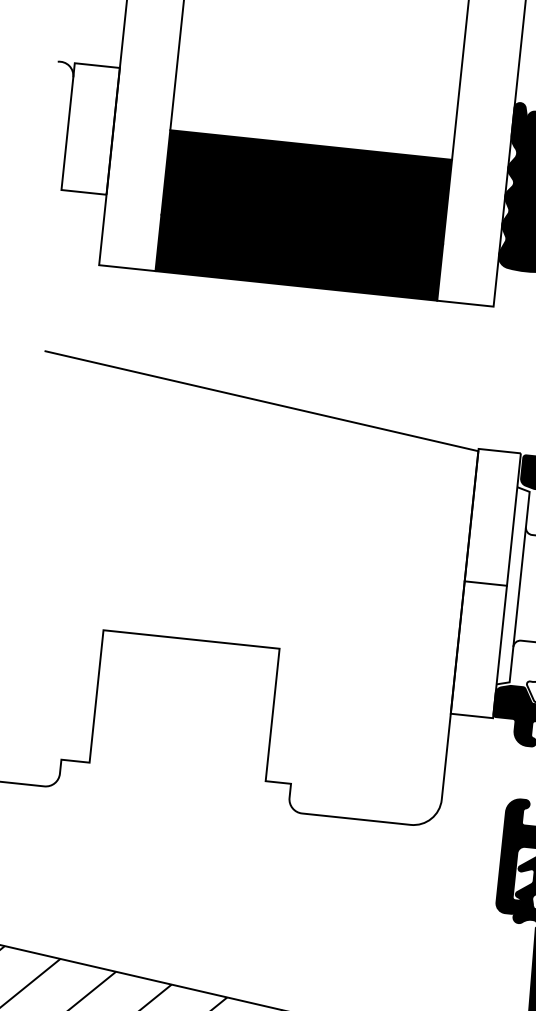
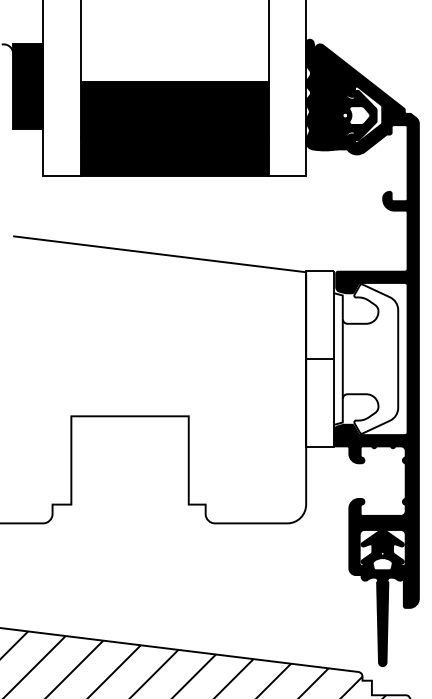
fill: (91, 128) -> (28, 86), added

